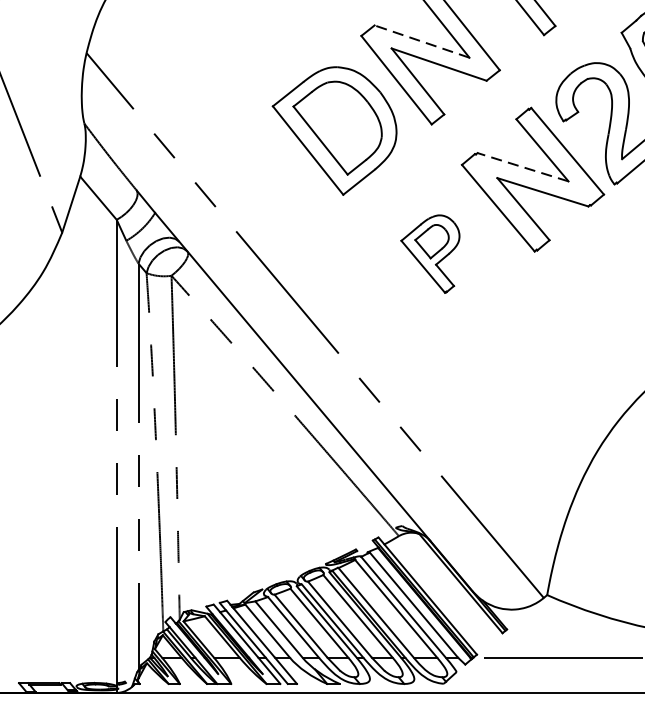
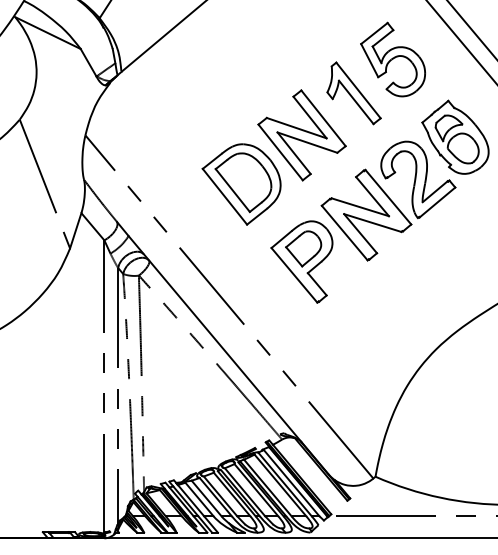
line: (421, 42) -> (296, 128), dashed -> solid
line: (521, 167) -> (359, 207), dashed -> solid
part: (429, 253) -> (301, 261), size x1.67

